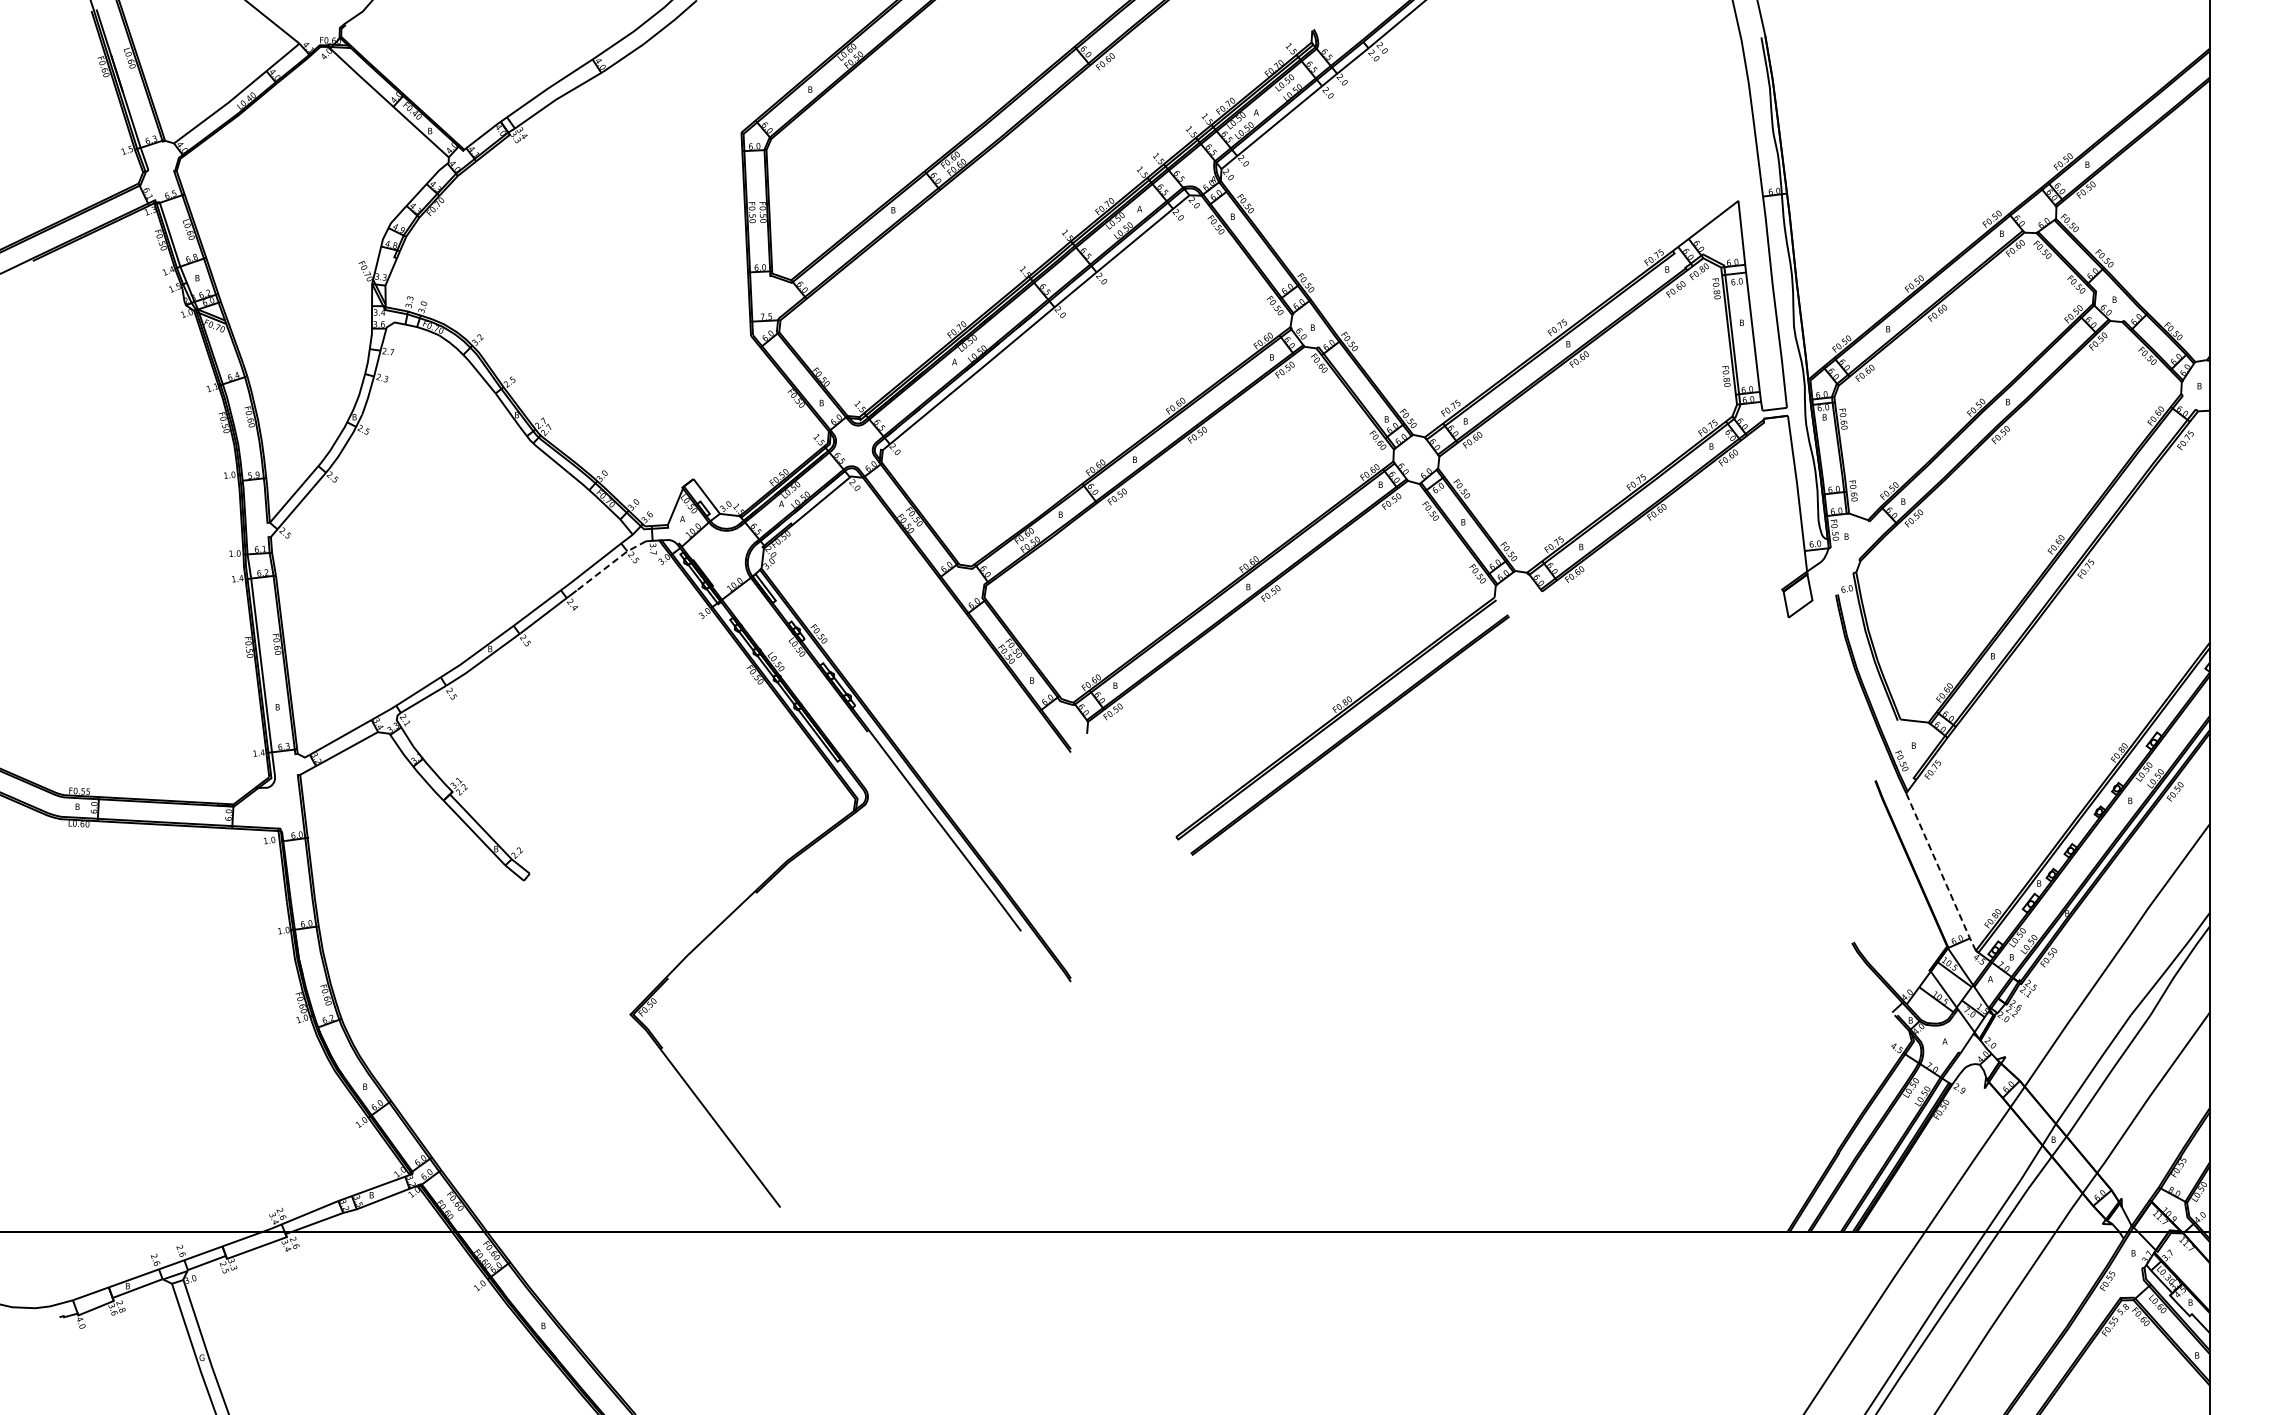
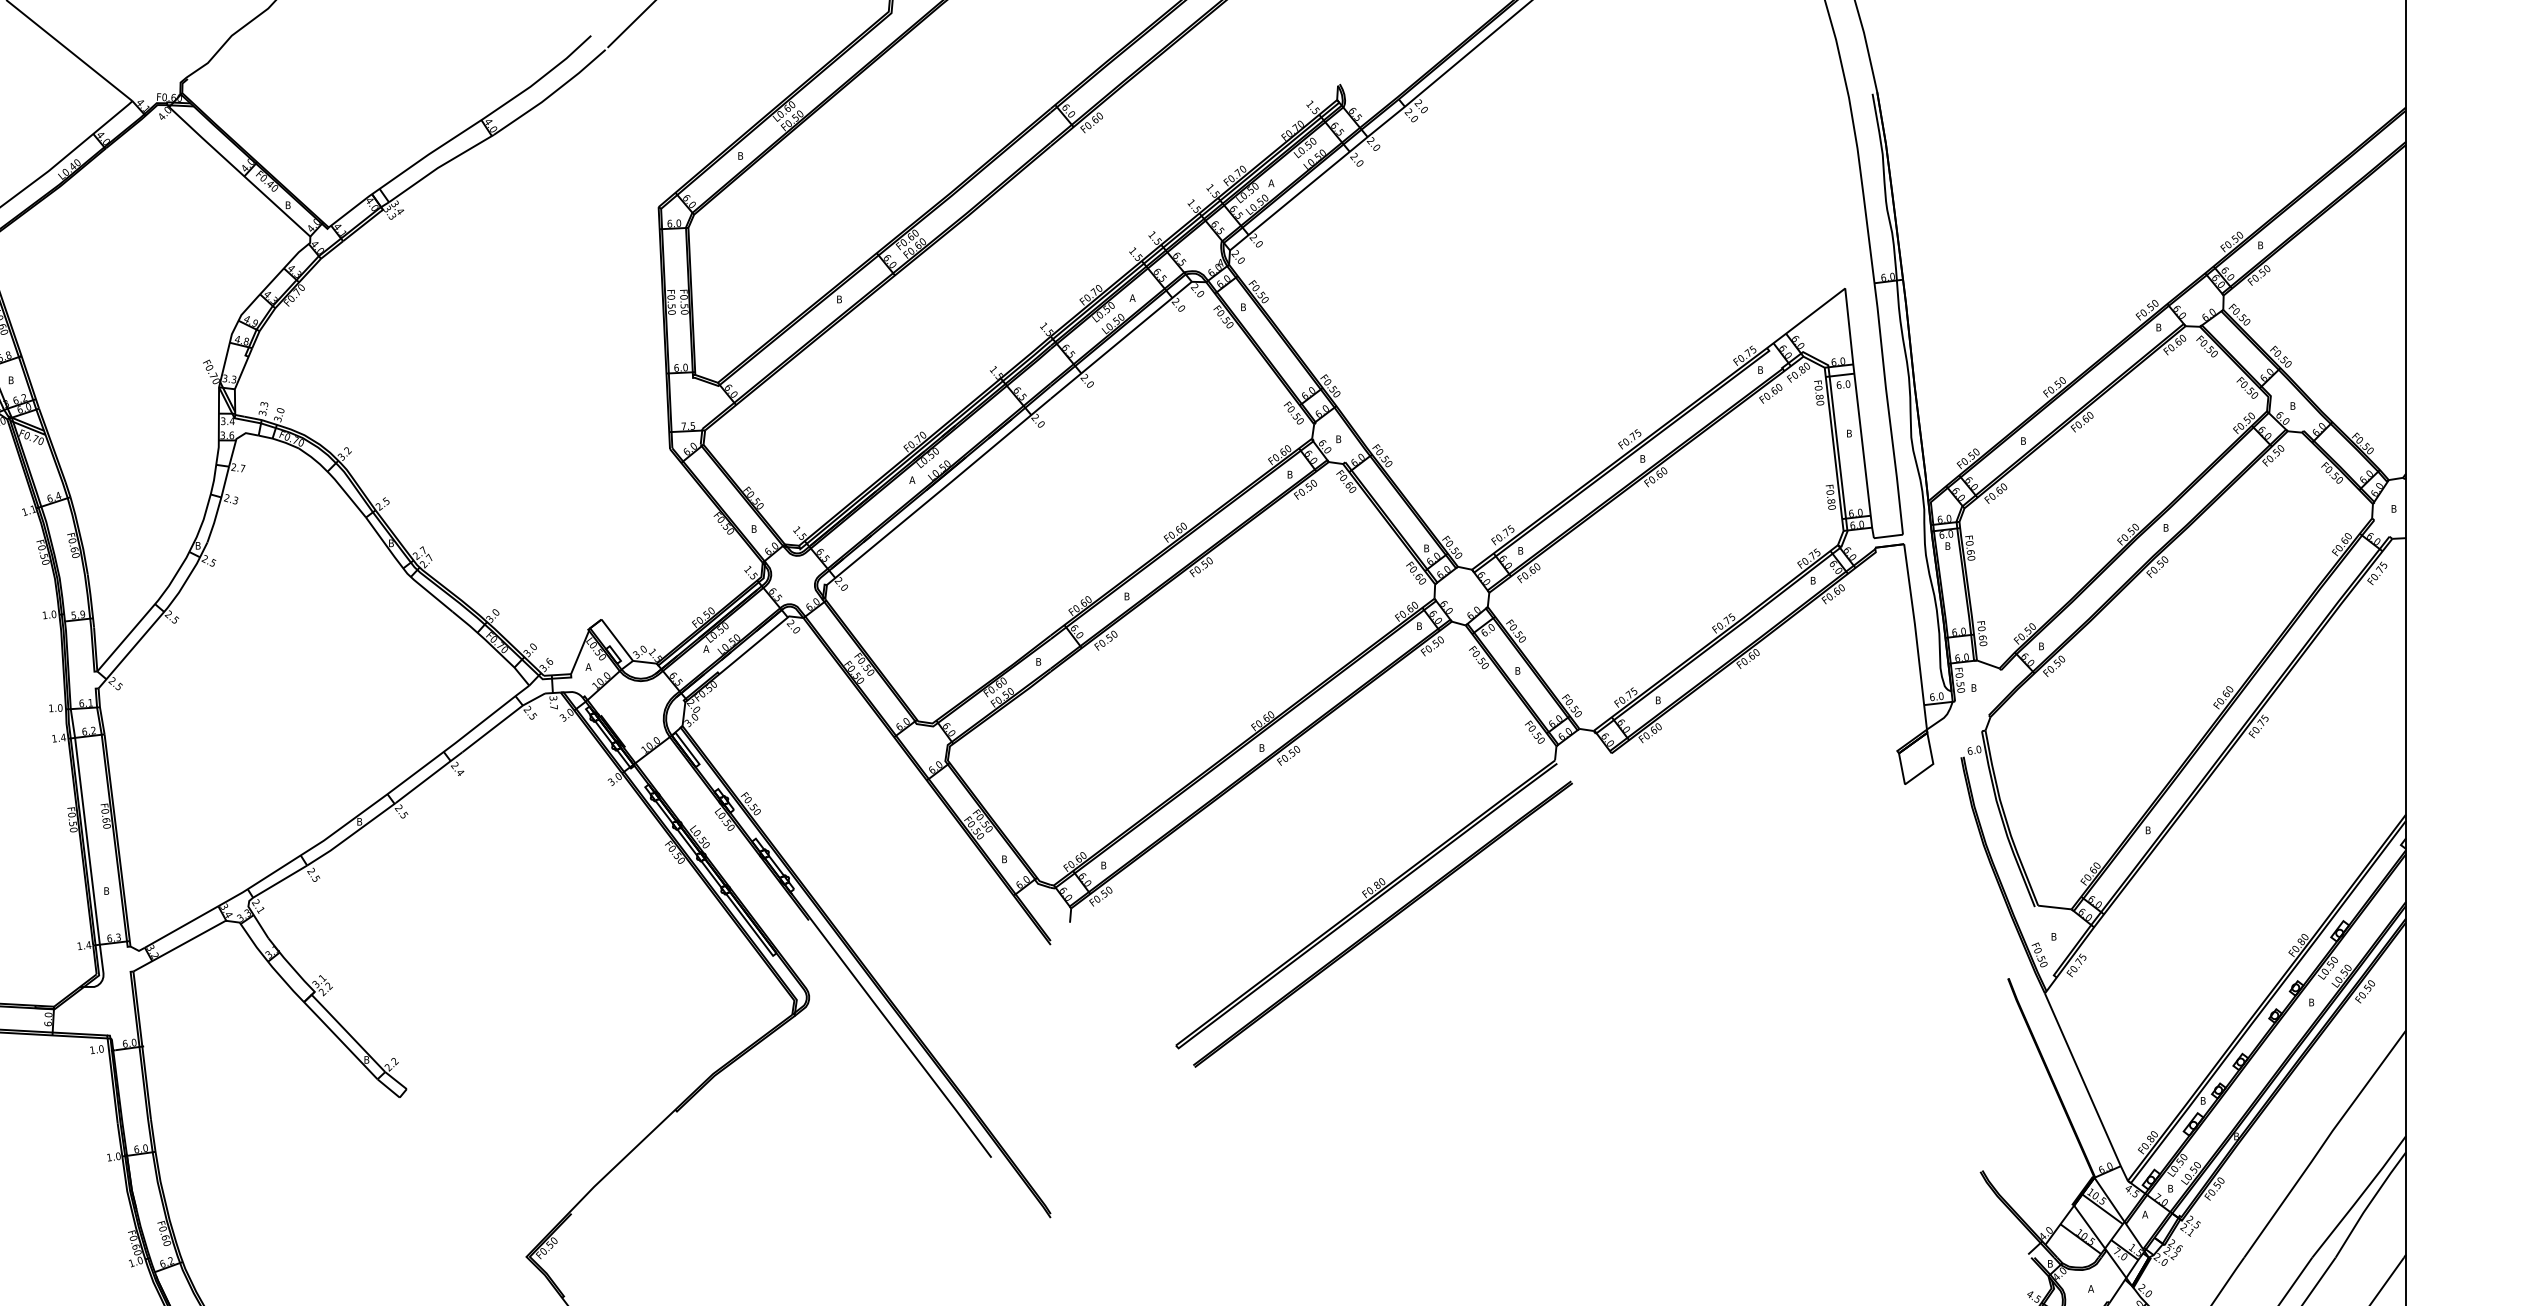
line: (611, 564) -> (503, 721), dashed -> solid
line: (1941, 873) -> (2086, 1088), dashed -> solid

